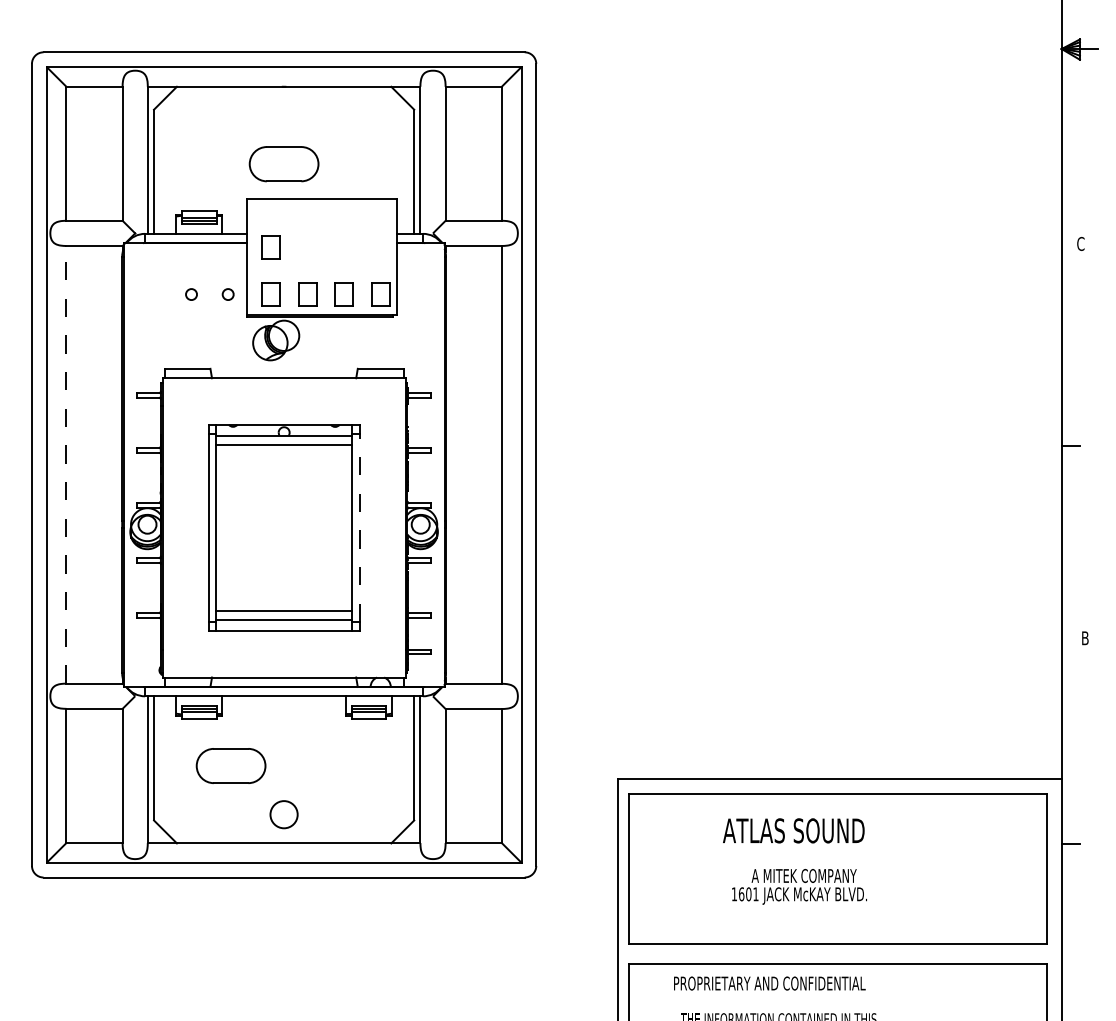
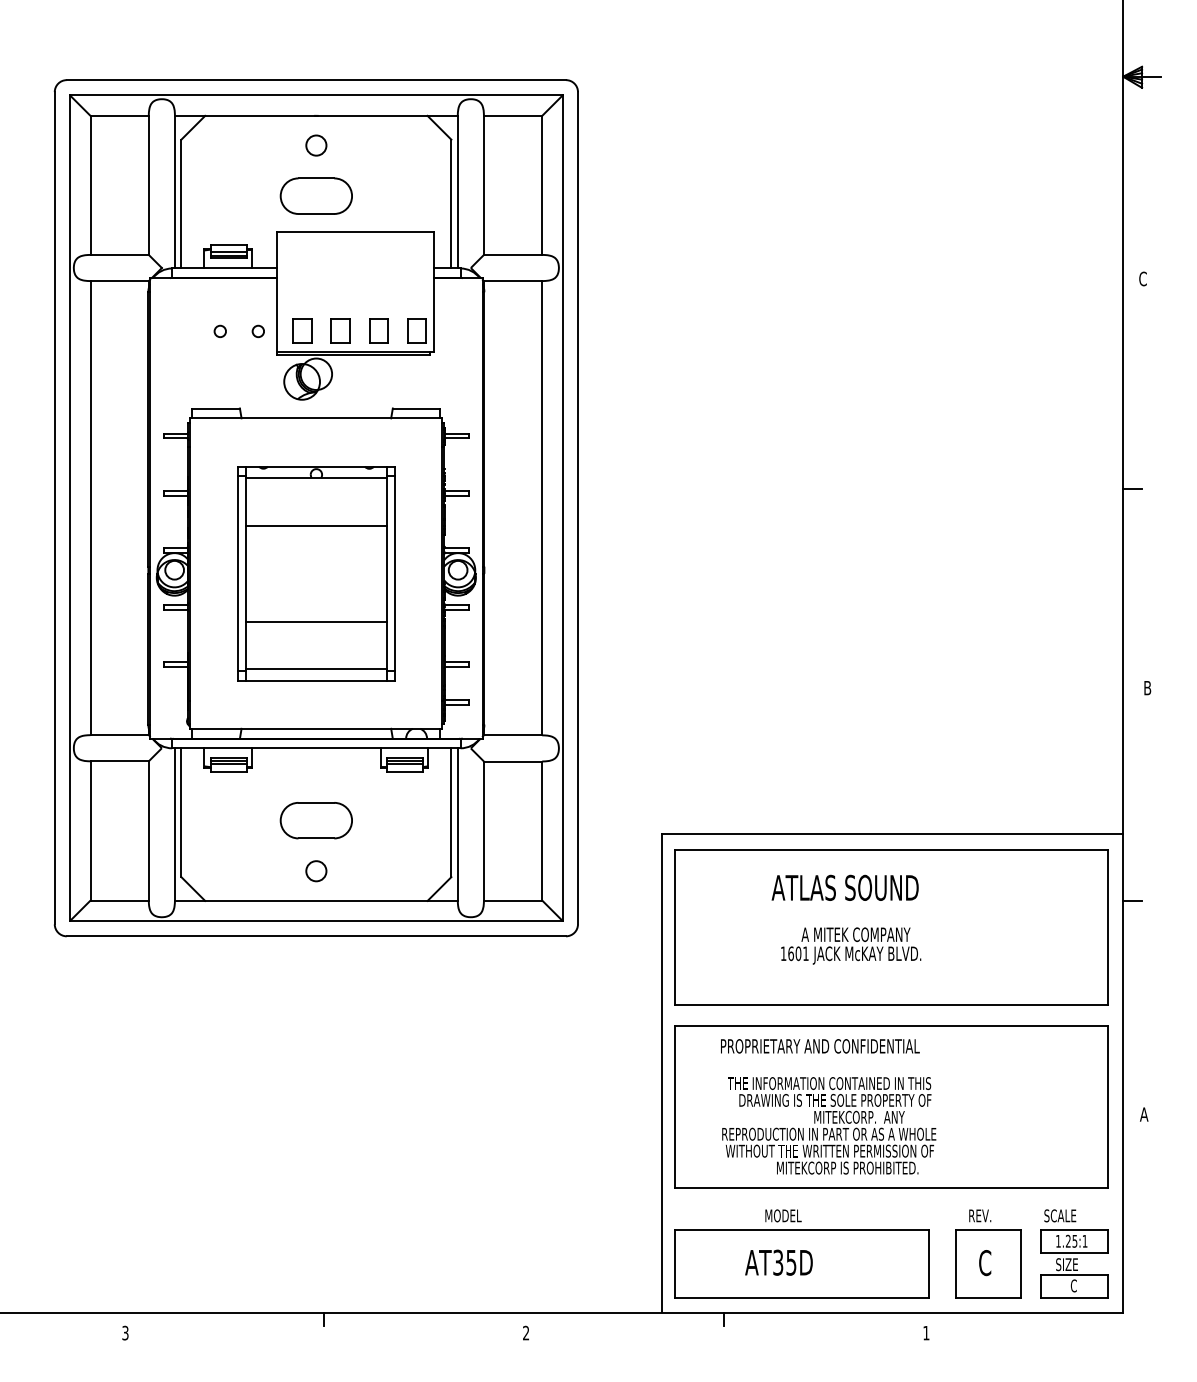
circle: (284, 115) -> (316, 145), added
part: (270, 246) -> (302, 281), removed
line: (283, 444) -> (315, 525), moved
line: (66, 464) -> (90, 507), dashed -> solid
line: (359, 527) -> (394, 573), dashed -> solid
line: (283, 610) -> (315, 621), moved
part: (230, 765) -> (315, 820), moved
circle: (284, 815) -> (316, 871), size x0.71

